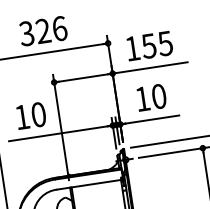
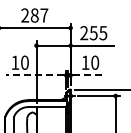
text: (42, 31) -> (34, 15), 326 -> 287
text: (133, 49) -> (84, 33), 155 -> 255
line: (152, 119) -> (89, 75), solid -> dashed
line: (58, 134) -> (34, 75), solid -> dashed

